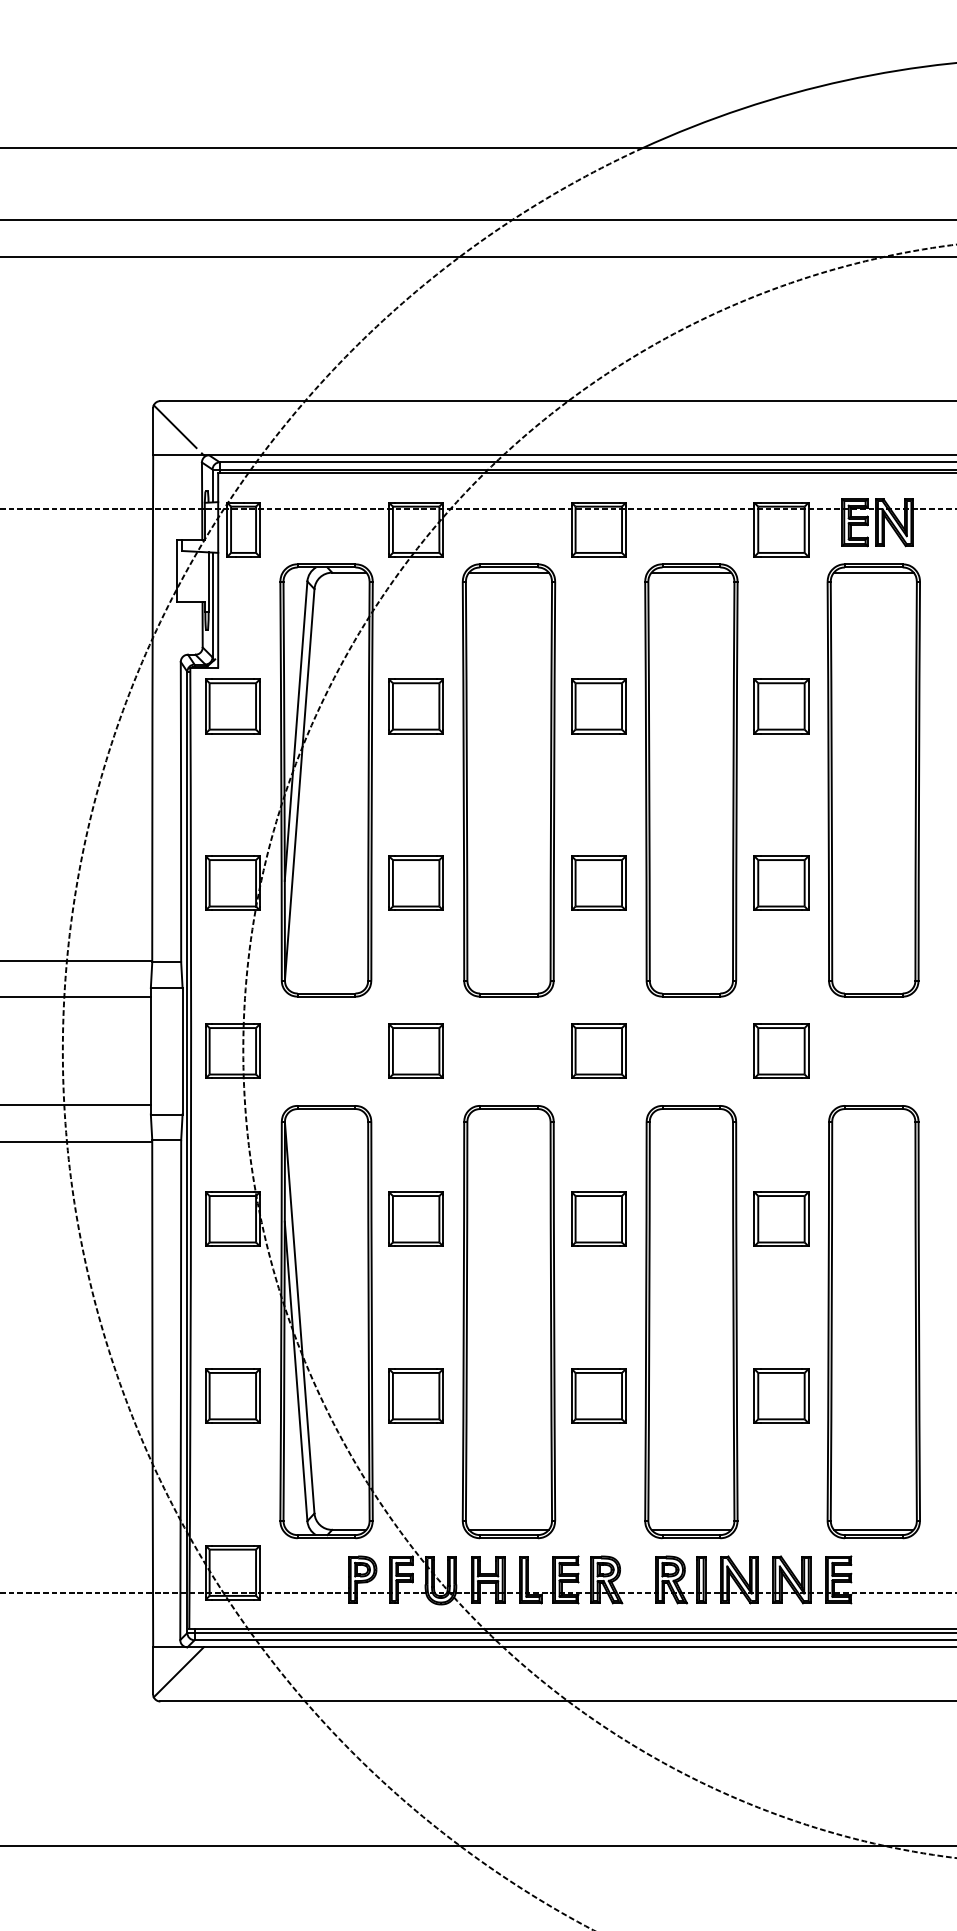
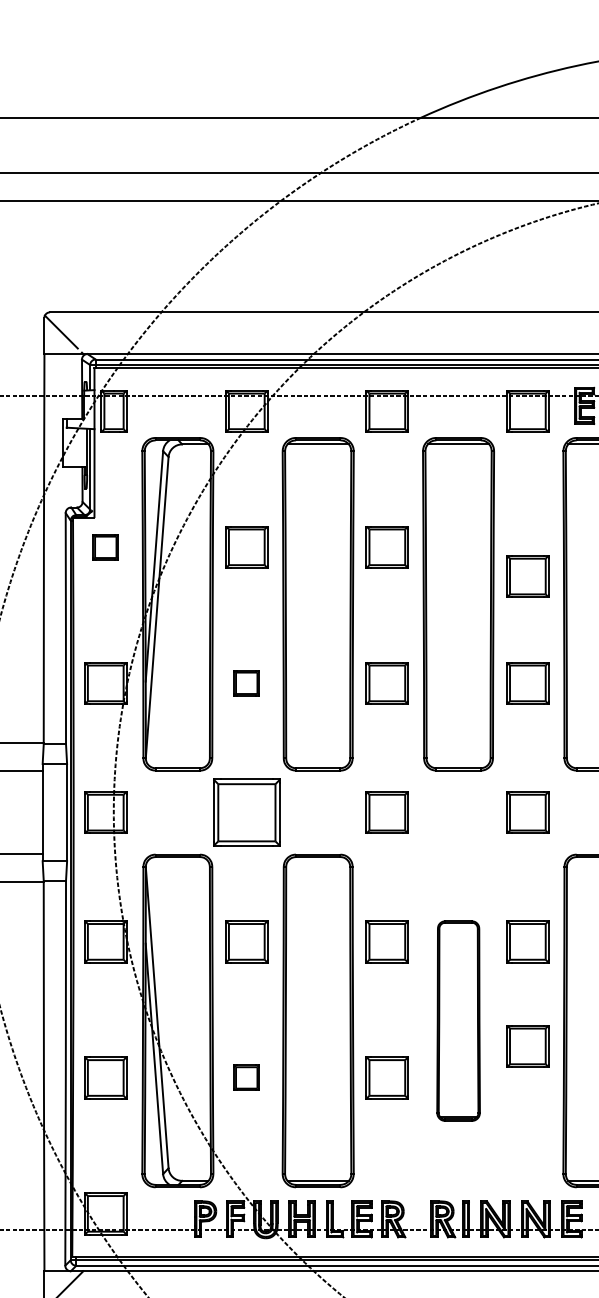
part: (232, 706) -> (105, 547), size x0.6
part: (781, 706) -> (527, 576), moved
part: (415, 882) -> (246, 682), size x0.6
part: (415, 1050) -> (246, 812), size x1.6
part: (691, 1322) -> (458, 1021), size x0.6
part: (415, 1395) -> (246, 1077), size x0.6
part: (781, 1395) -> (527, 1045), moved

